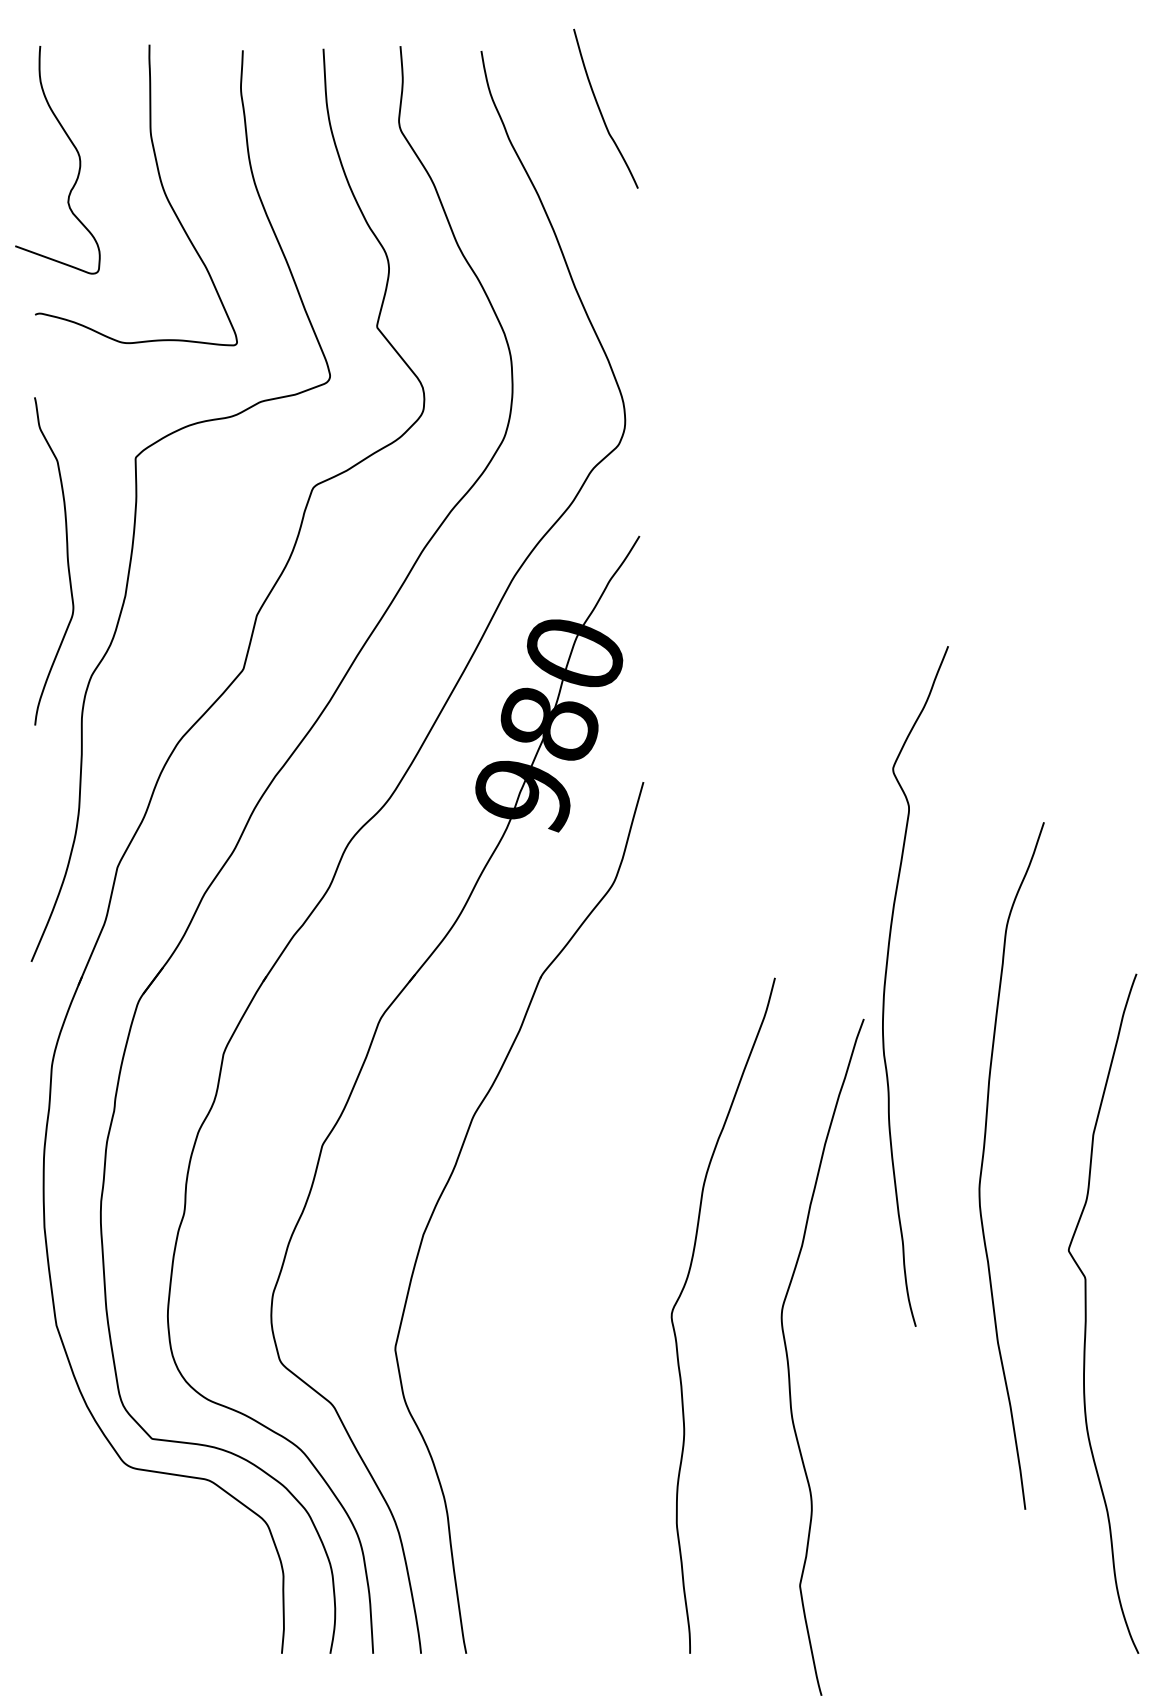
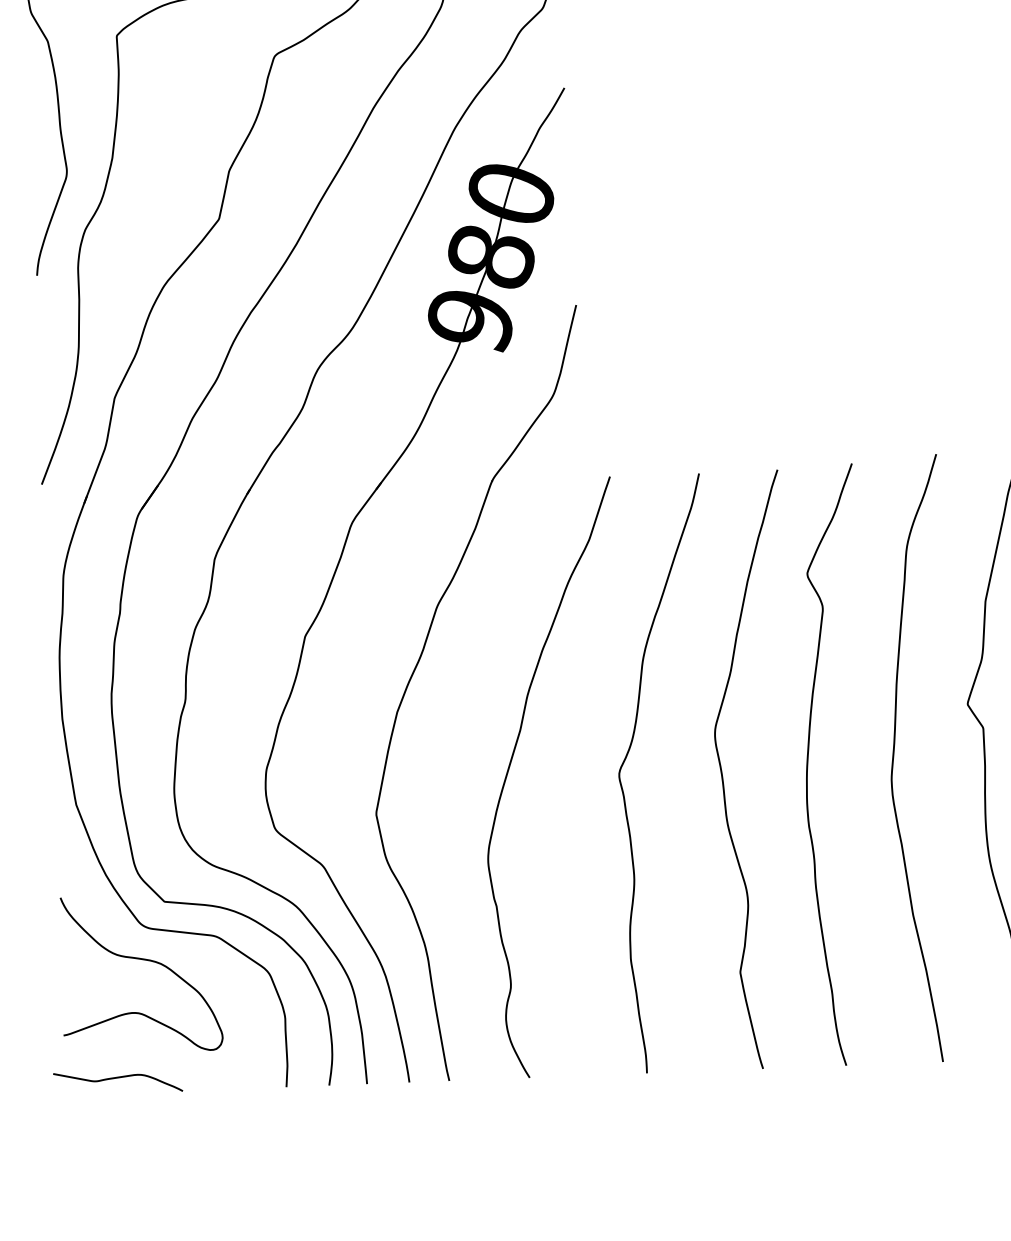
curve: (886, 980) -> (808, 760), moved
curve: (983, 1163) -> (894, 757), moved
curve: (549, 1299) -> (510, 765), added
curve: (788, 1357) -> (722, 771), moved
curve: (126, 1504) -> (144, 960), added
curve: (91, 1636) -> (117, 1078), added

